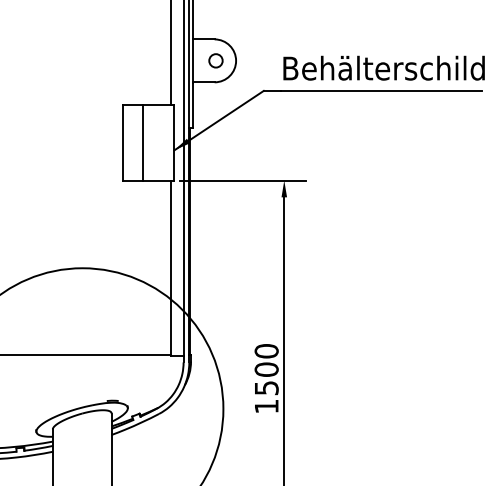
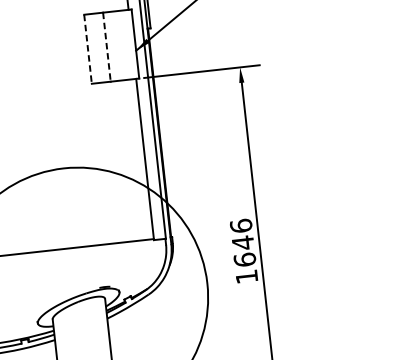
line: (122, 143) -> (87, 49), solid -> dashed
line: (143, 143) -> (107, 47), solid -> dashed
text: (266, 369) -> (242, 242), 1500 -> 1646

